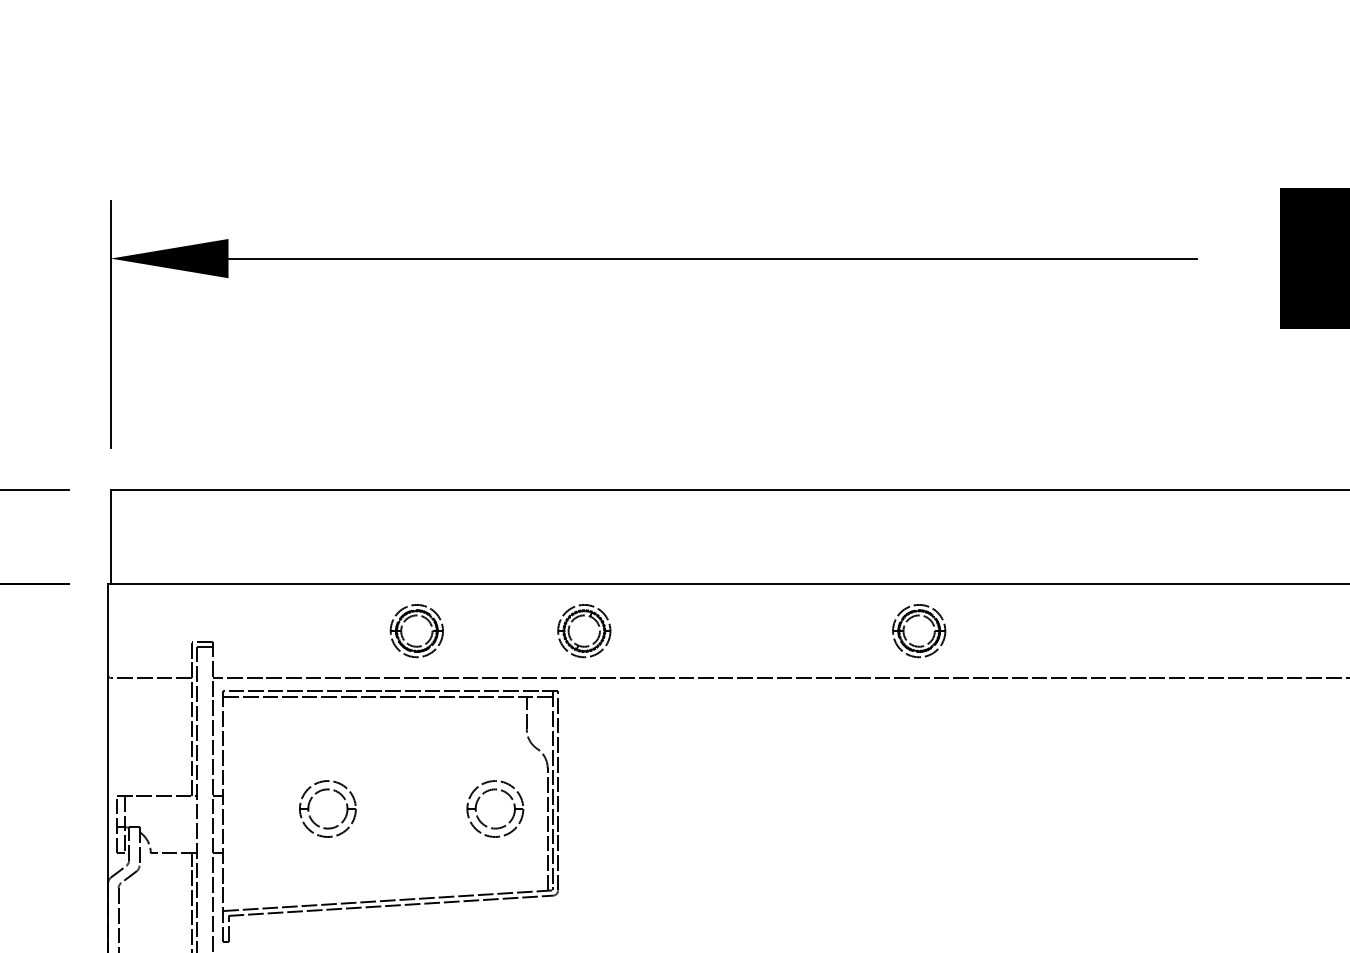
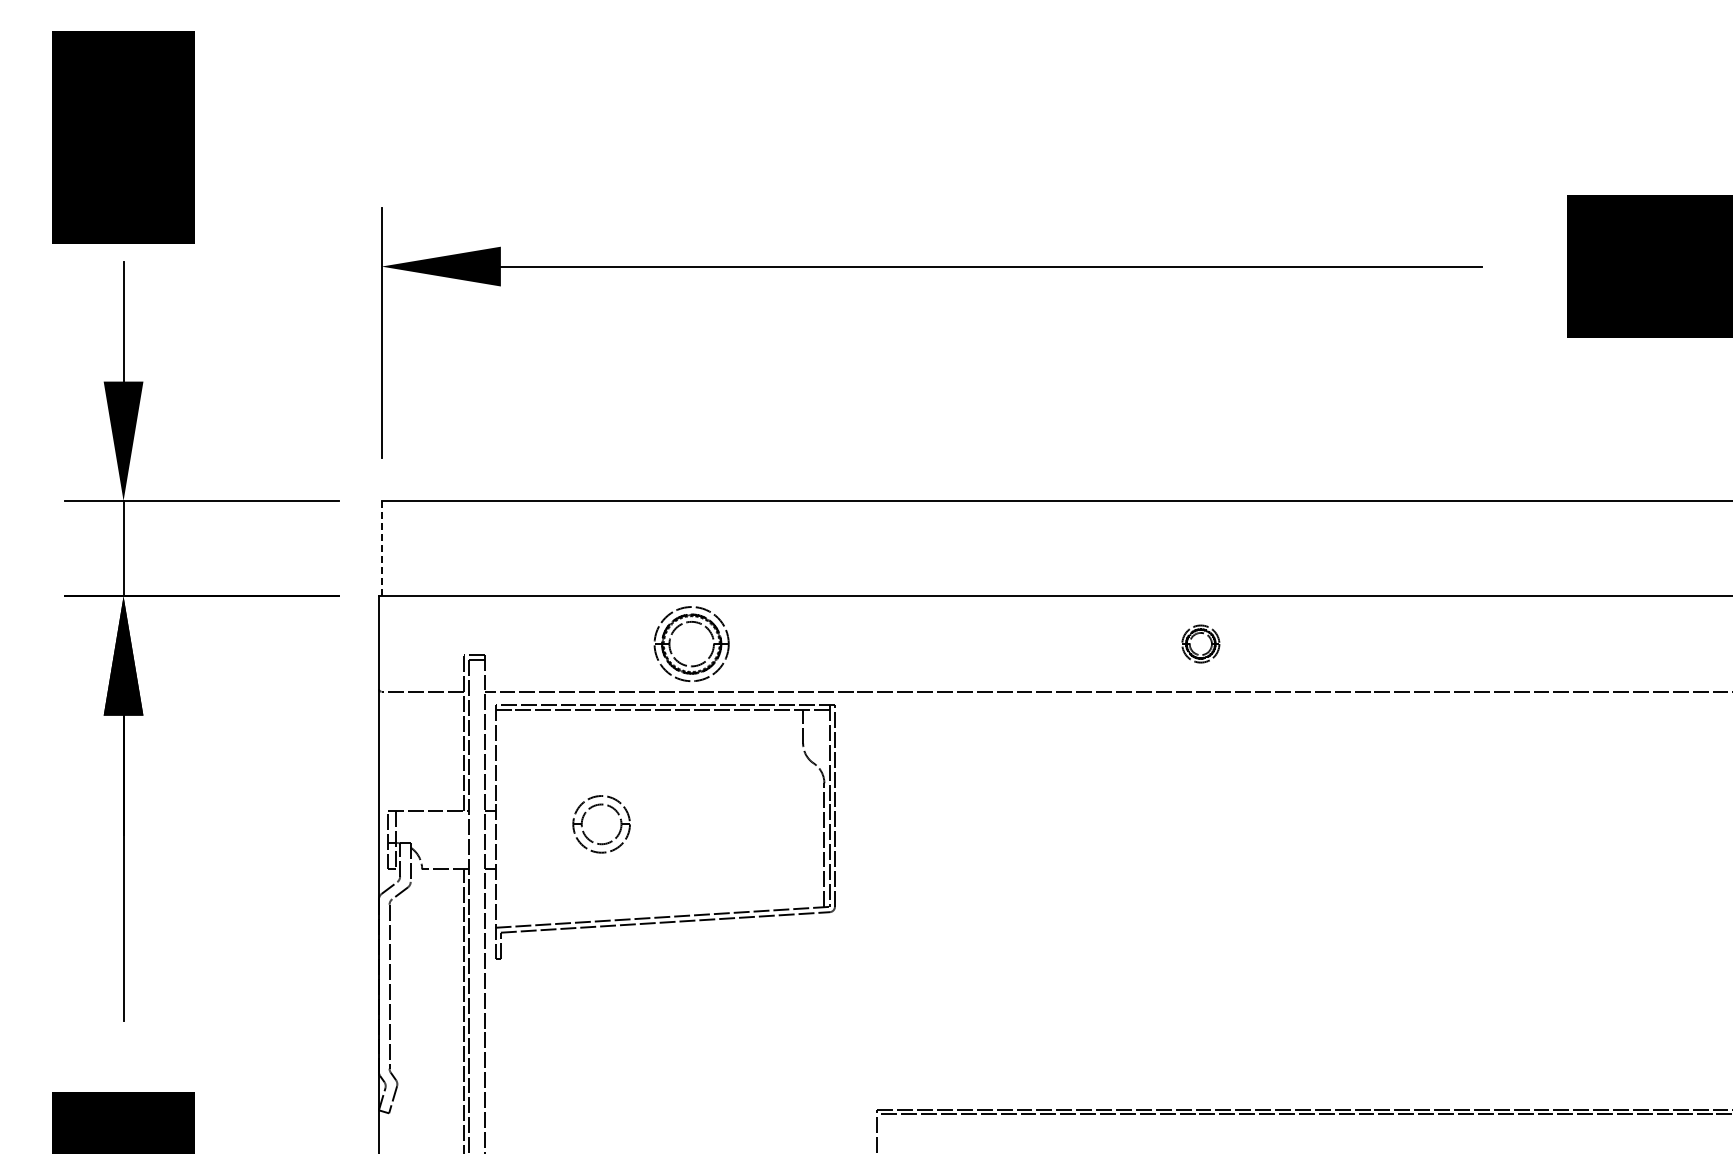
line: (110, 536) -> (381, 548), solid -> dashed
part: (416, 630) -> (691, 643), size x1.4
part: (584, 630) -> (861, 643), removed
part: (918, 630) -> (1200, 643), size x0.7
part: (511, 818) -> (787, 833), removed

